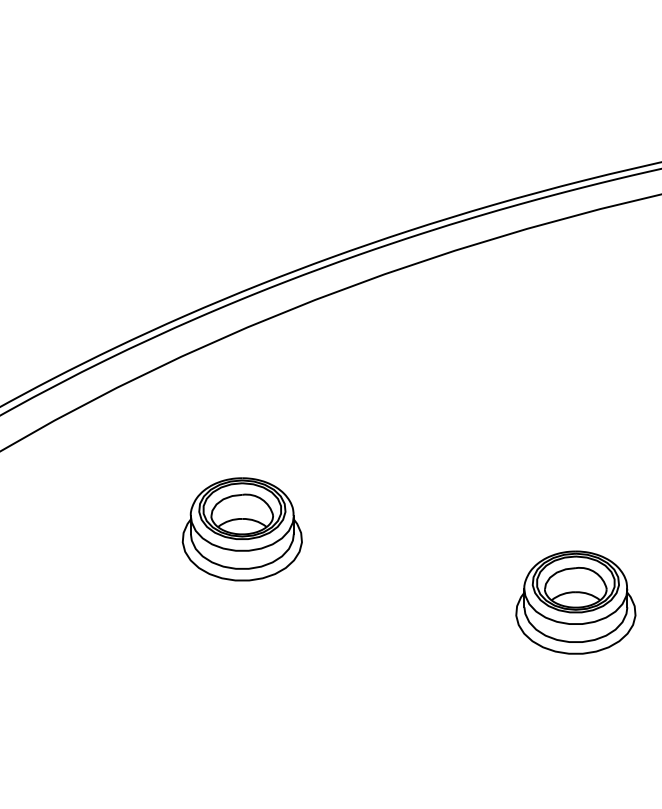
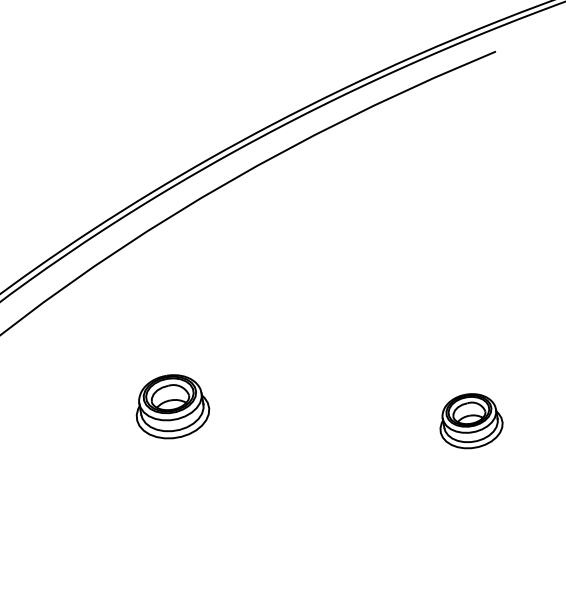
part: (241, 529) -> (171, 406), size x0.7
part: (575, 602) -> (470, 421), size x0.6

